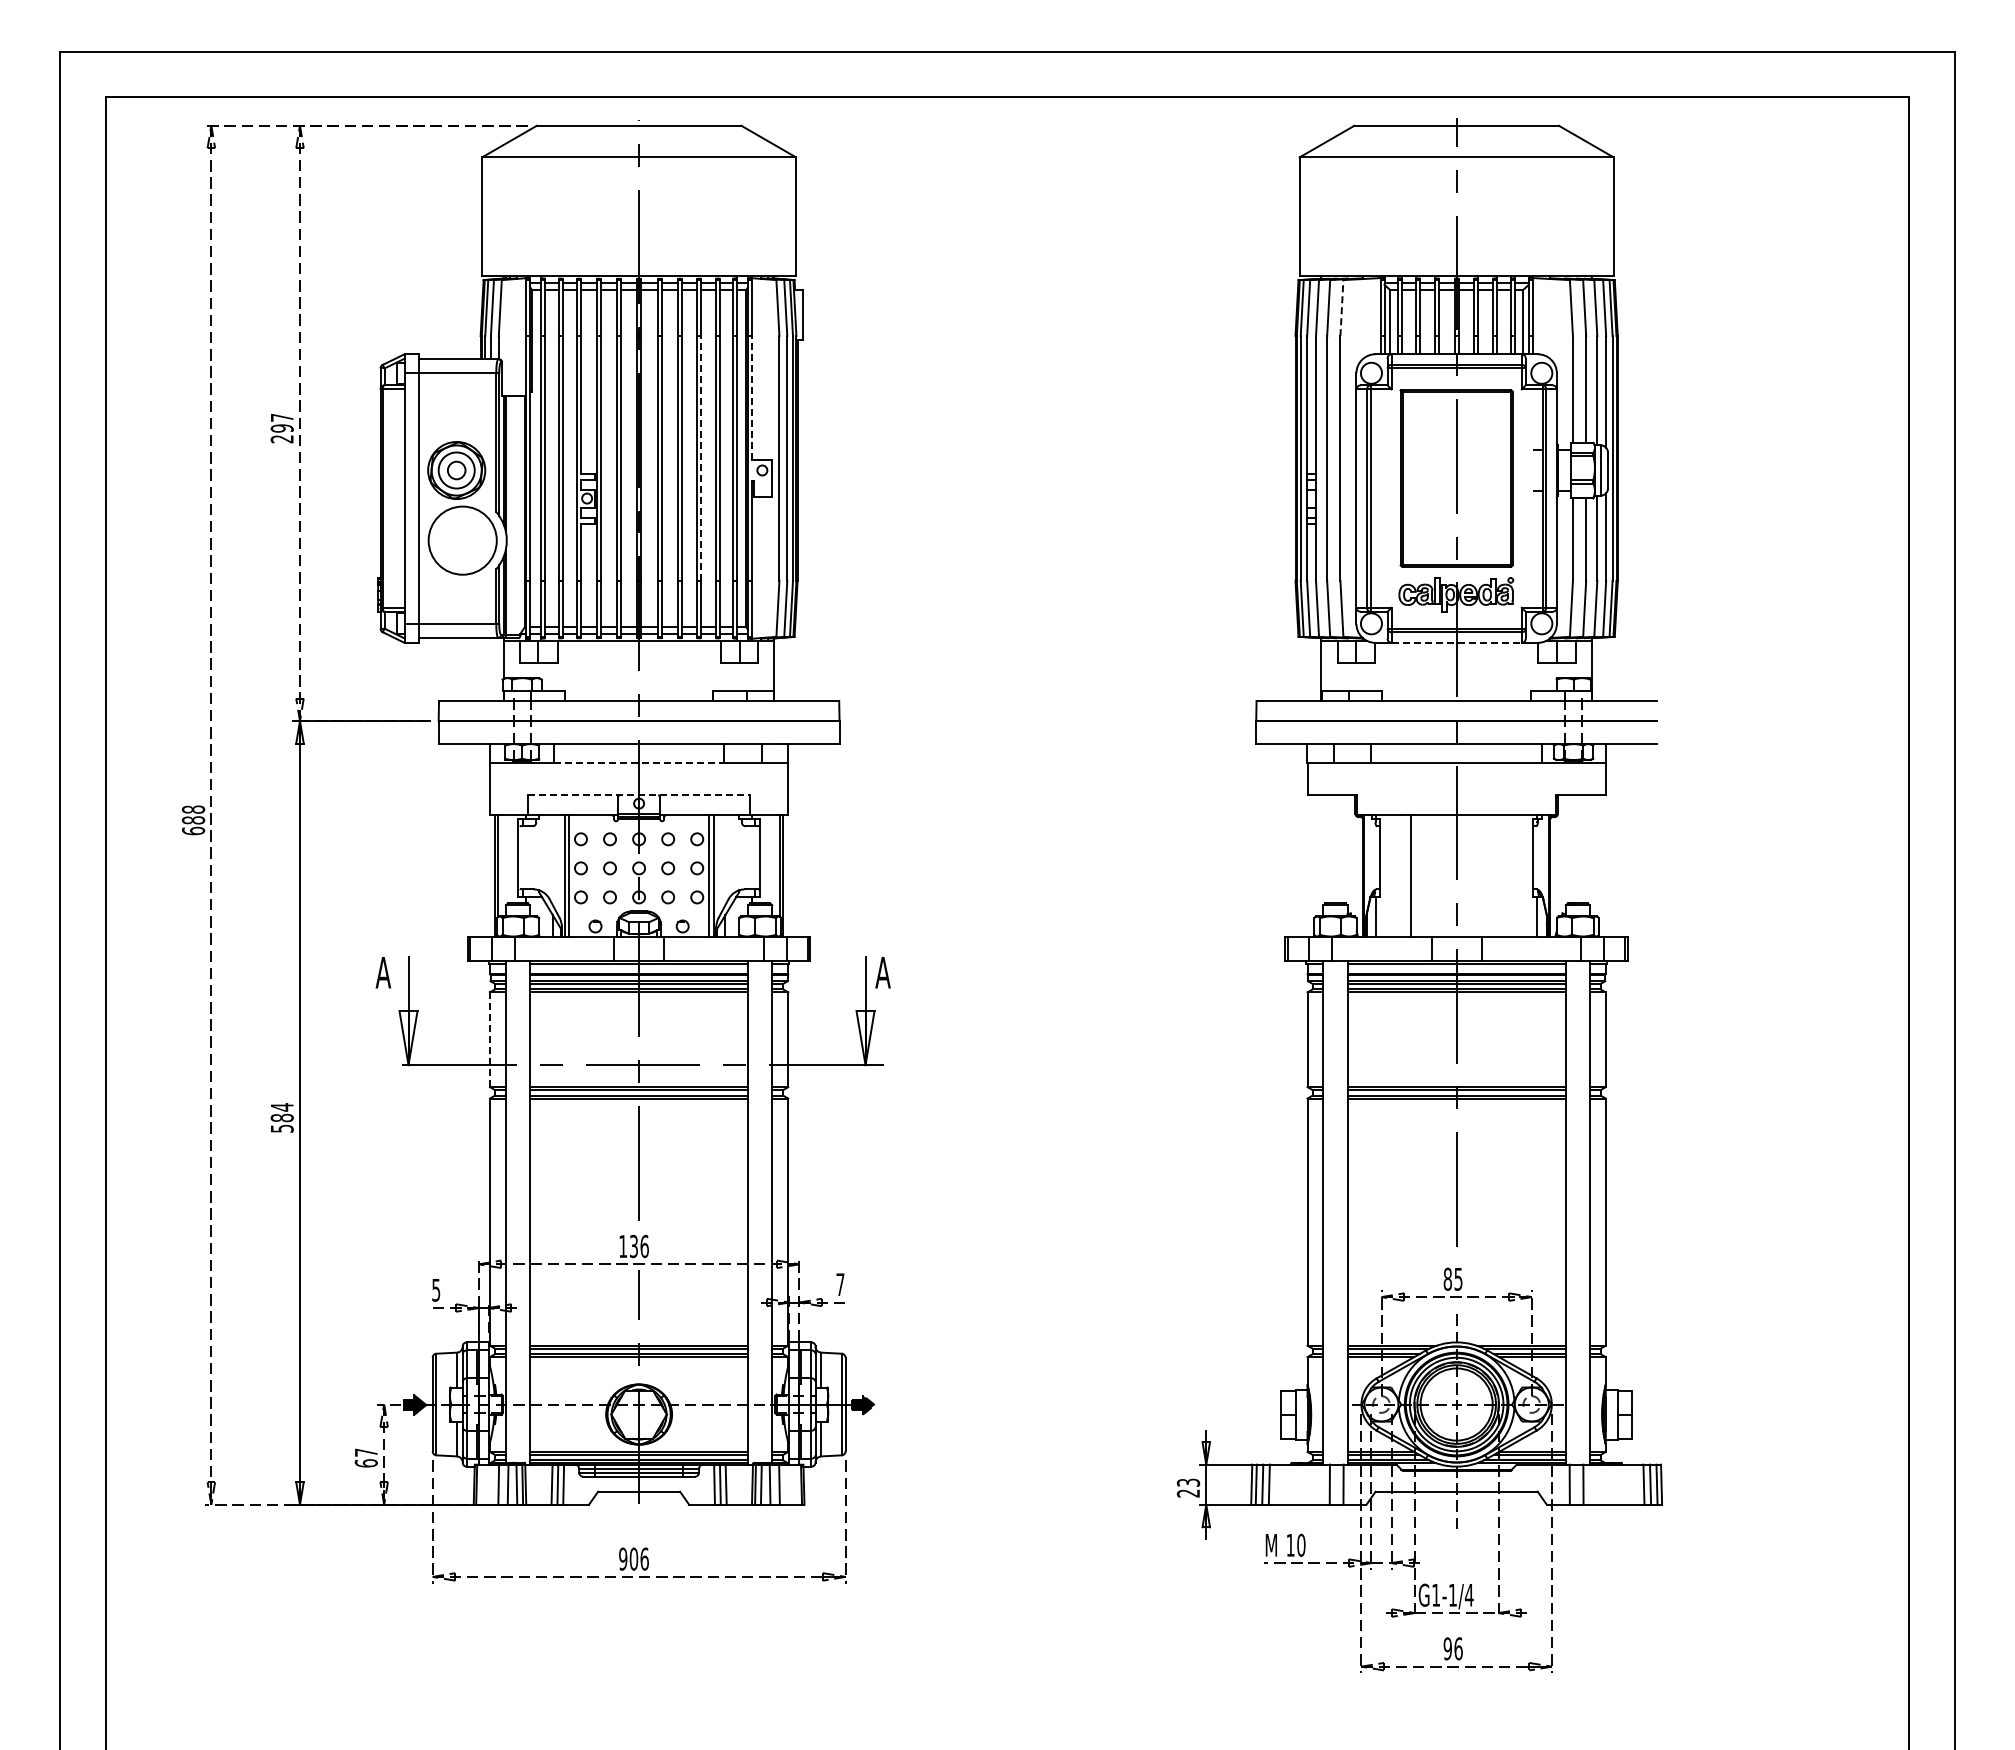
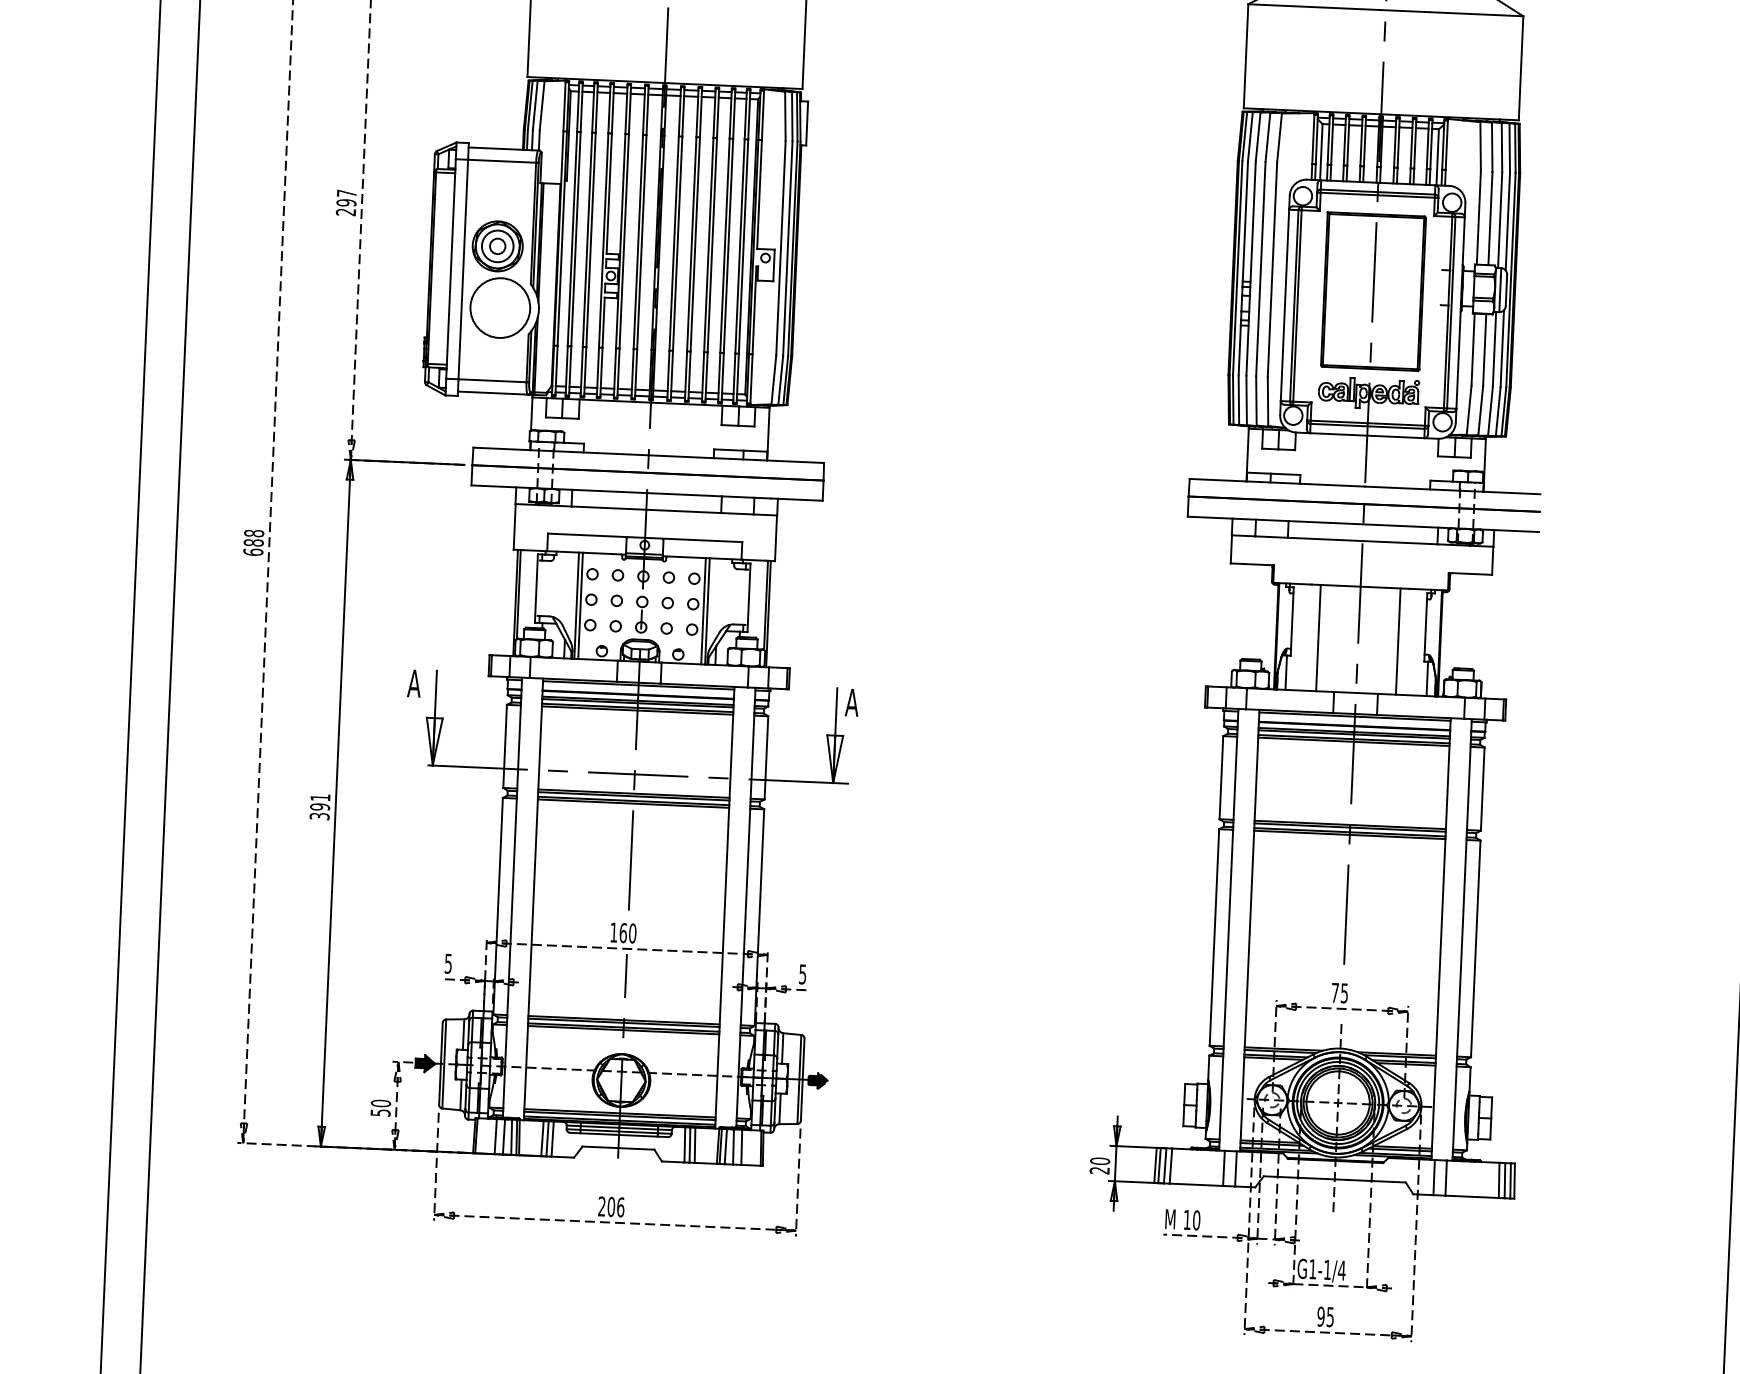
line: (1341, 307) -> (1279, 137), dashed -> solid
line: (752, 397) -> (759, 193), dashed -> solid
line: (701, 457) -> (712, 244), dashed -> solid
line: (1457, 642) -> (1368, 435), dashed -> solid
line: (639, 763) -> (646, 510), dashed -> solid
line: (639, 795) -> (645, 538), dashed -> solid
line: (1502, 875) -> (1398, 641), added
line: (489, 1040) -> (504, 747), dashed -> solid
text: (281, 1117) -> (319, 806), 584 -> 391
text: (638, 1246) -> (627, 933), 136 -> 160
text: (1447, 1278) -> (1334, 992), 85 -> 75
text: (840, 1284) -> (802, 974), 7 -> 5
text: (365, 1457) -> (380, 1107), 67 -> 50
text: (1188, 1482) -> (1100, 1161), 23 -> 20
text: (623, 1558) -> (602, 1206), 906 -> 206
text: (1458, 1648) -> (1330, 1316), 96 -> 95

